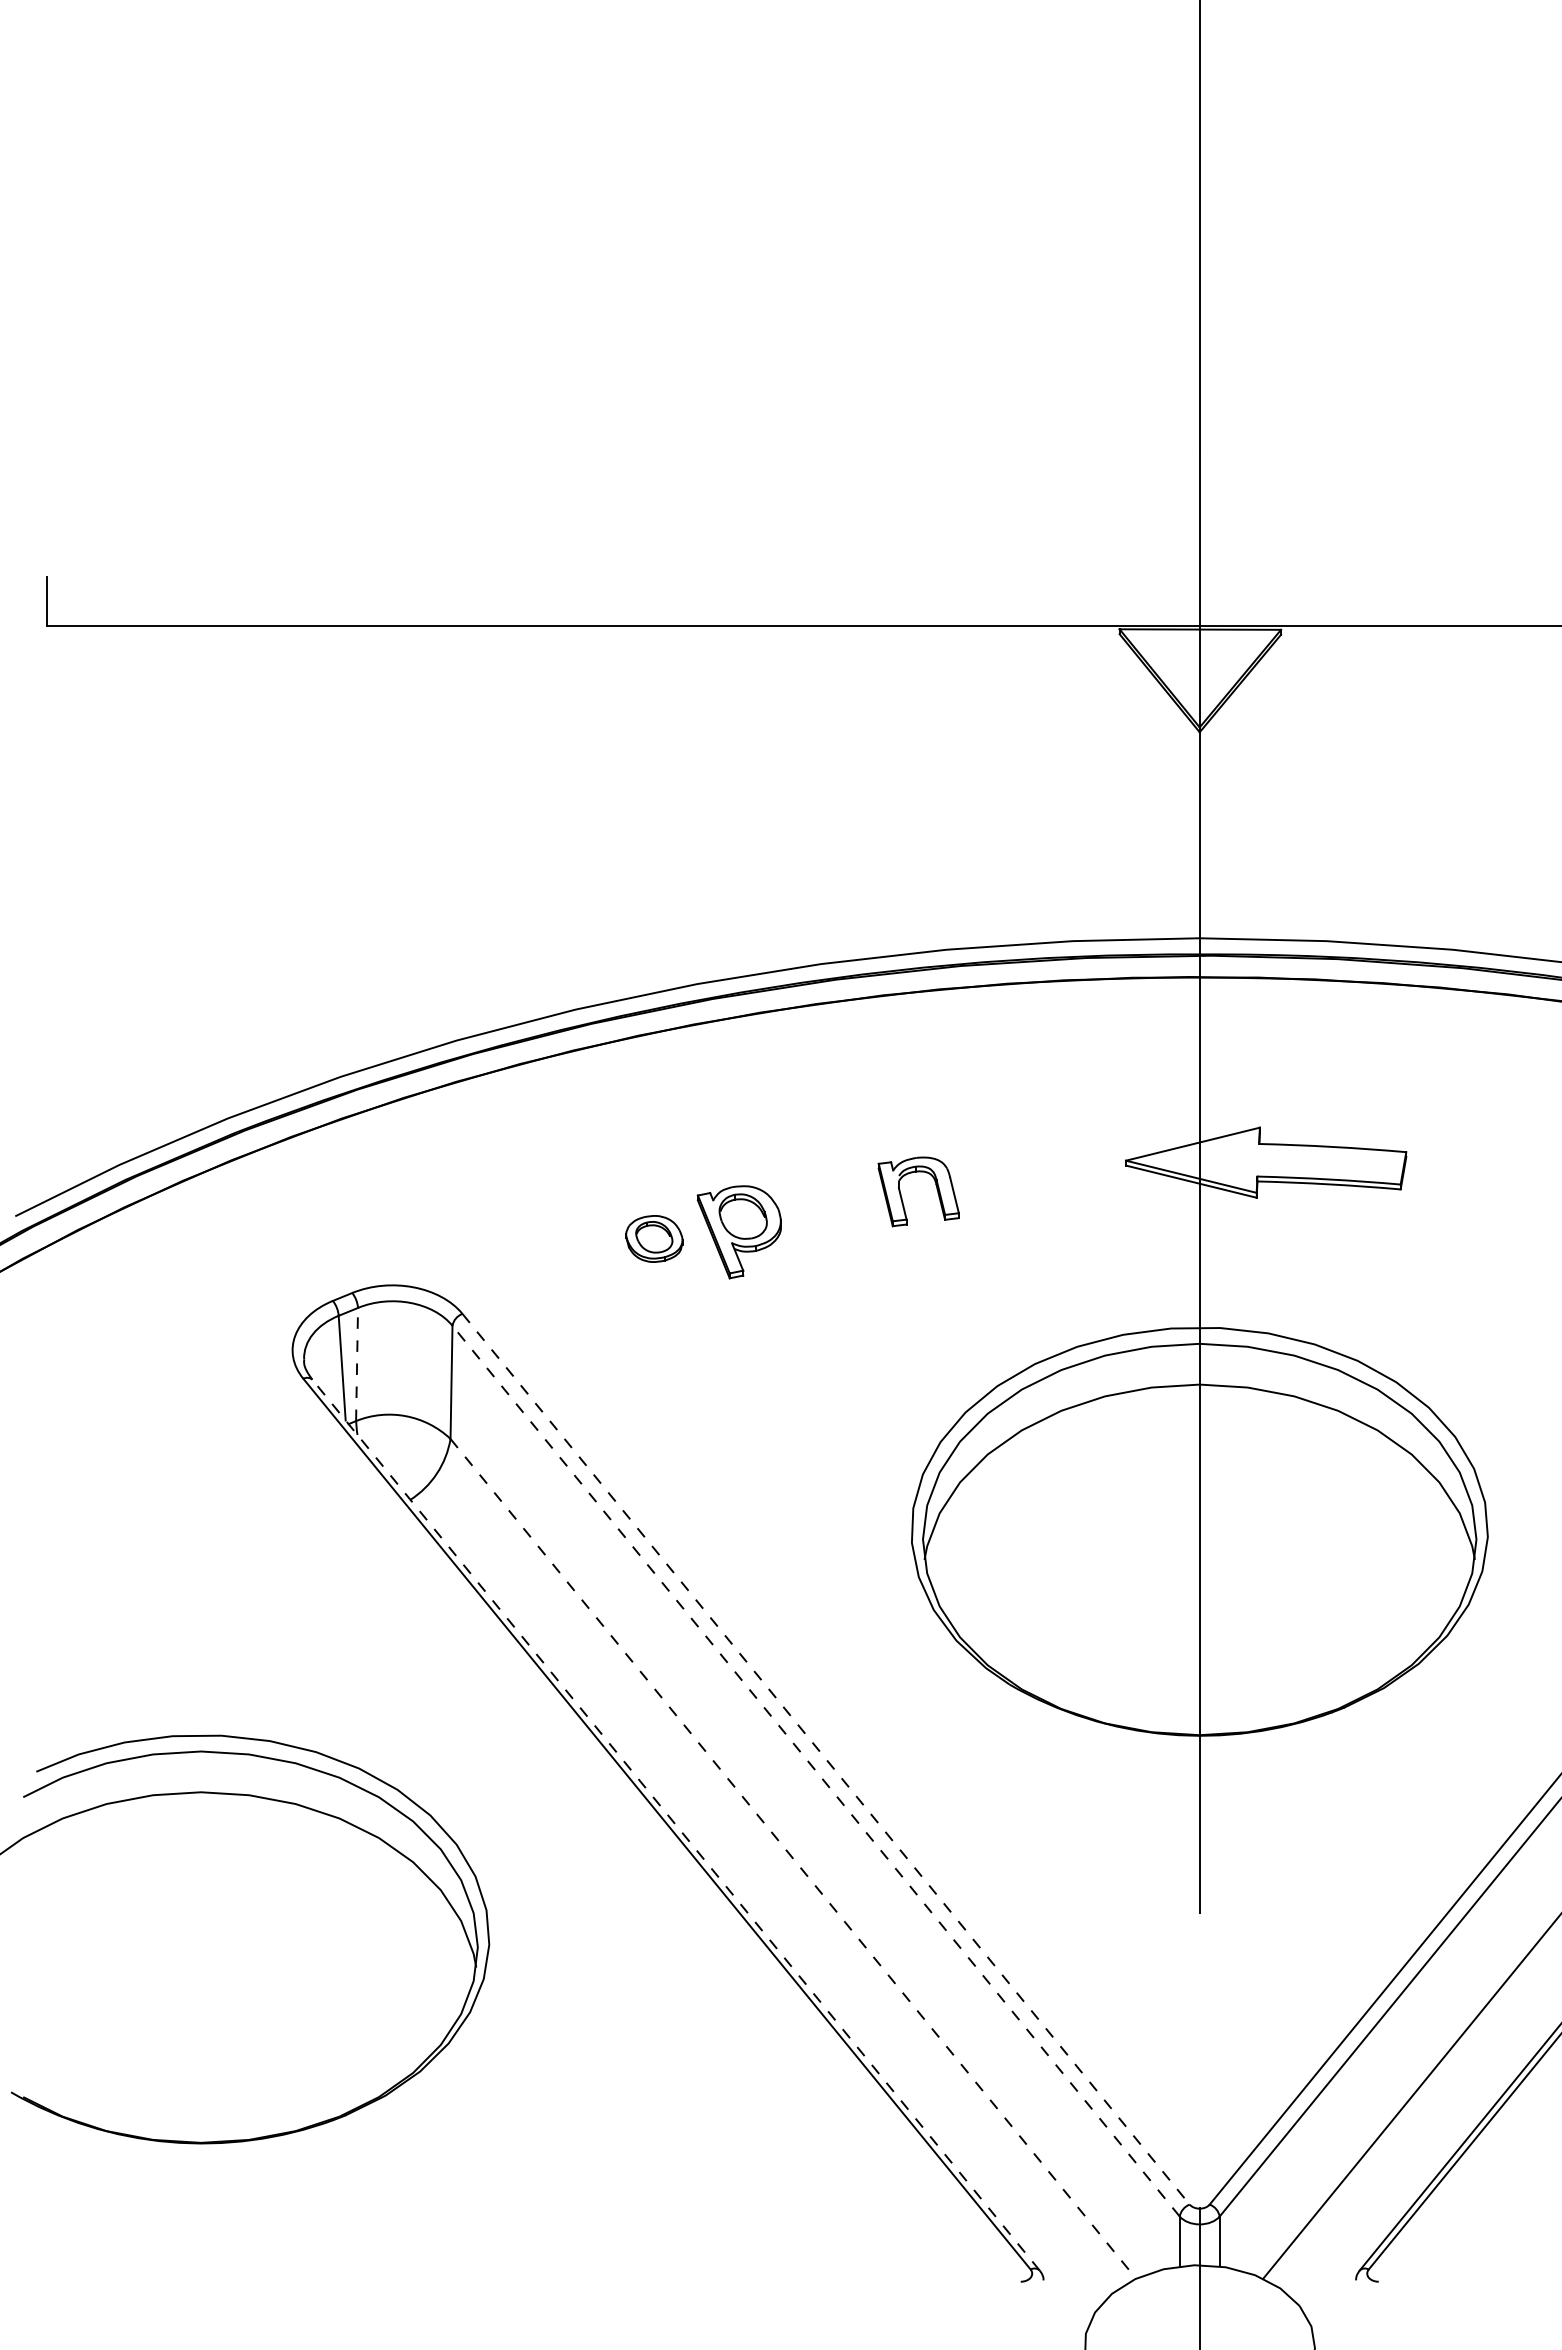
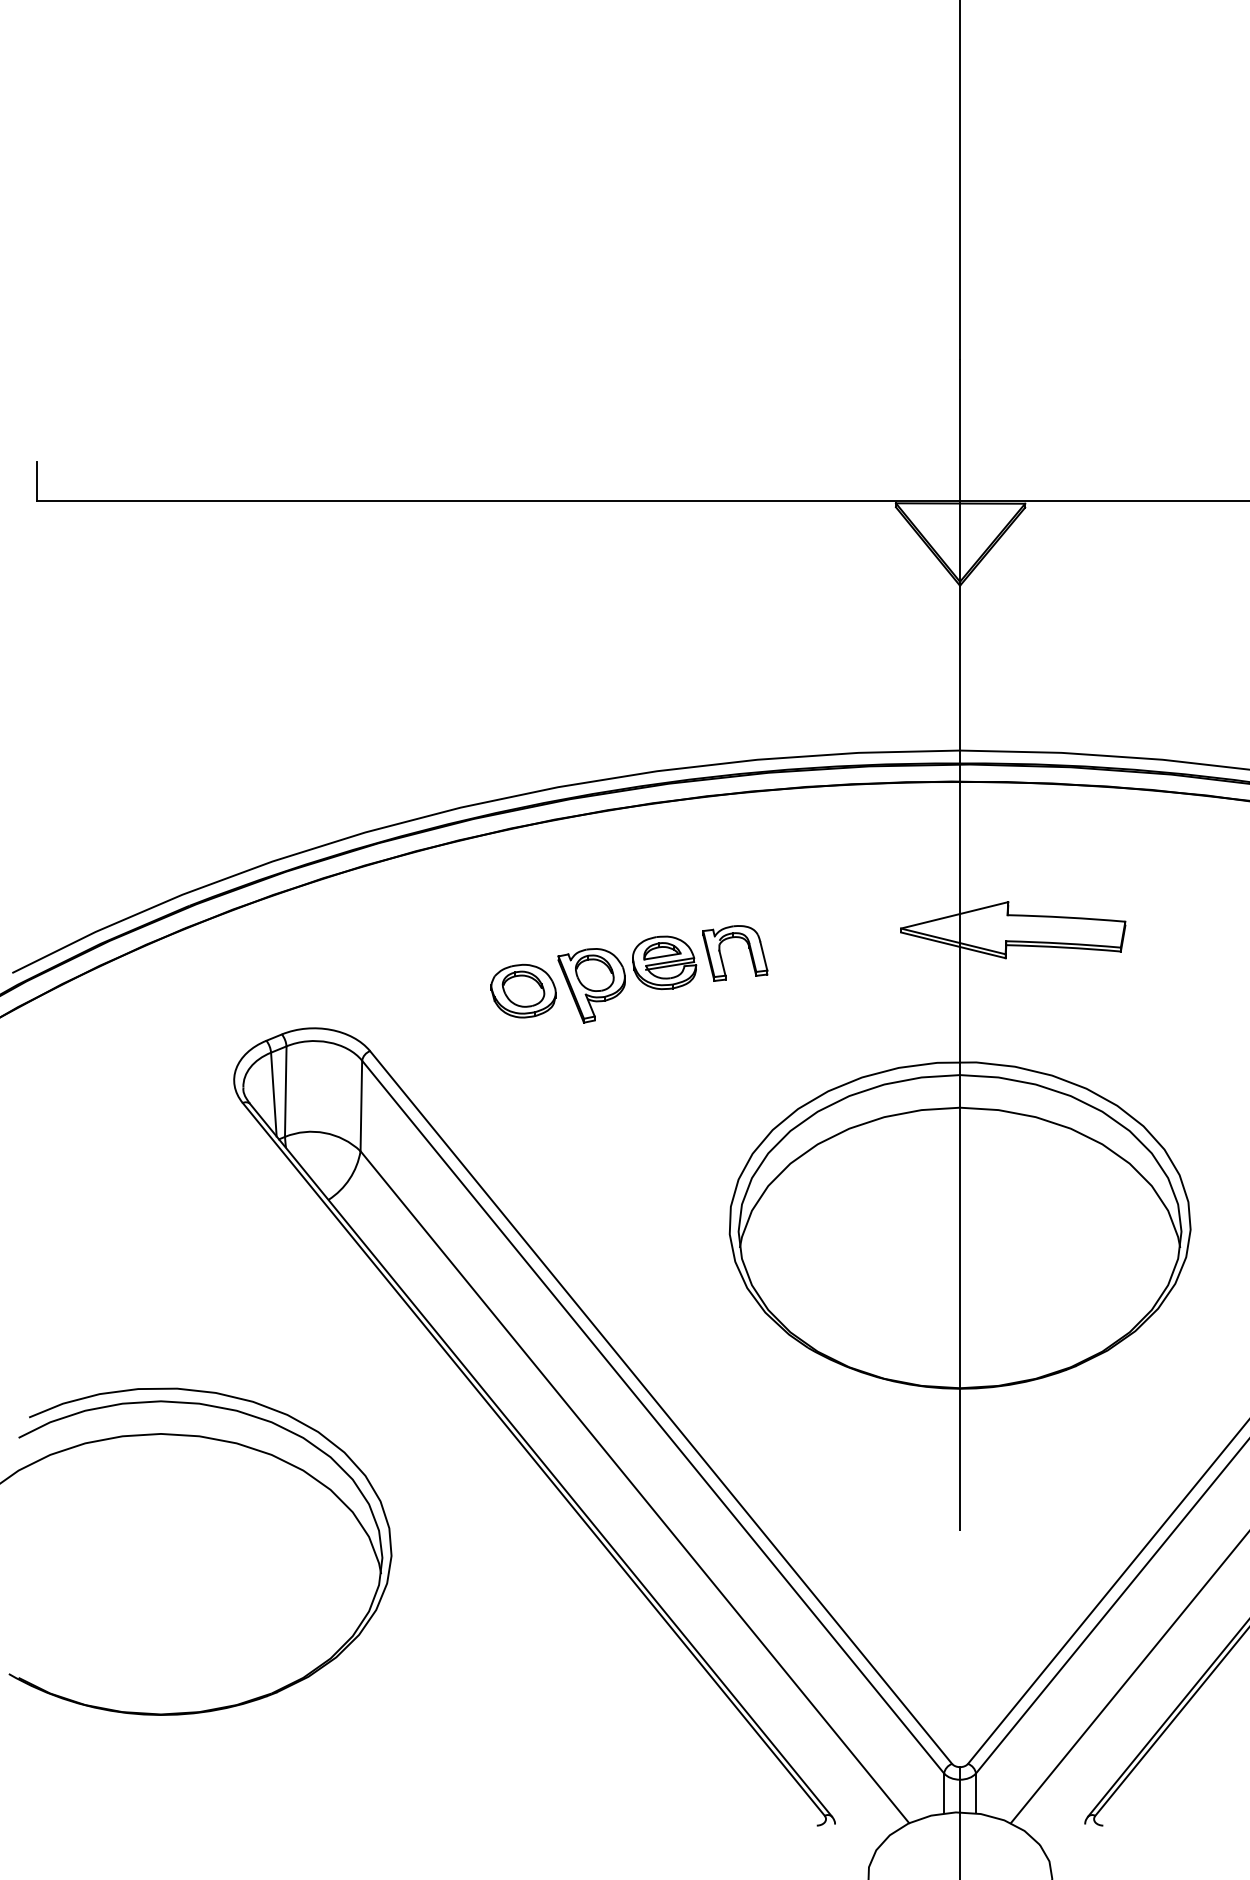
part: (830, 1203) -> (664, 962), added
part: (654, 1238) -> (523, 990), size x1.43
line: (357, 1364) -> (286, 1091), dashed -> solid
line: (826, 1759) -> (661, 1407), dashed -> solid
line: (816, 1771) -> (653, 1417), dashed -> solid
line: (675, 1825) -> (540, 1460), dashed -> solid
line: (793, 1859) -> (635, 1487), dashed -> solid

